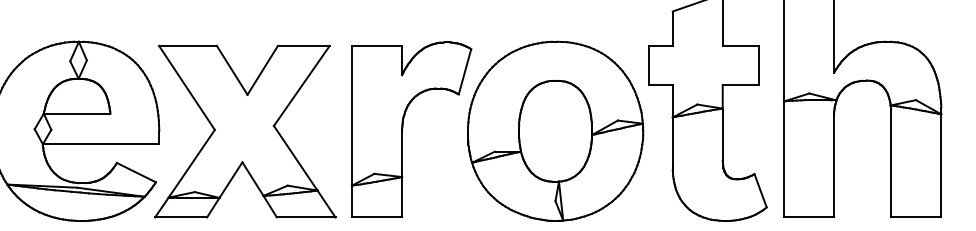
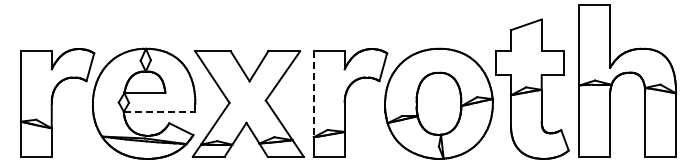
line: (351, 116) -> (313, 94), solid -> dashed
line: (100, 143) -> (159, 111), solid -> dashed

